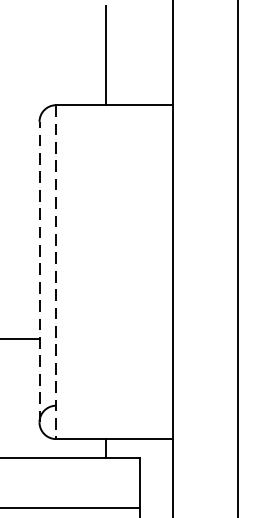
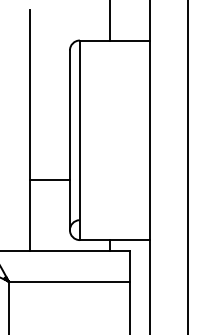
line: (38, 272) -> (69, 140), dashed -> solid
line: (55, 272) -> (79, 140), dashed -> solid

